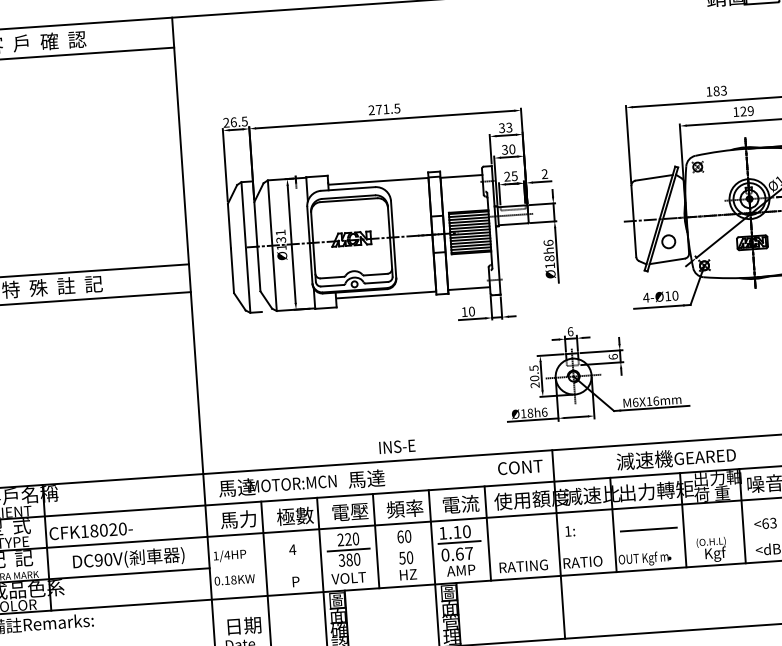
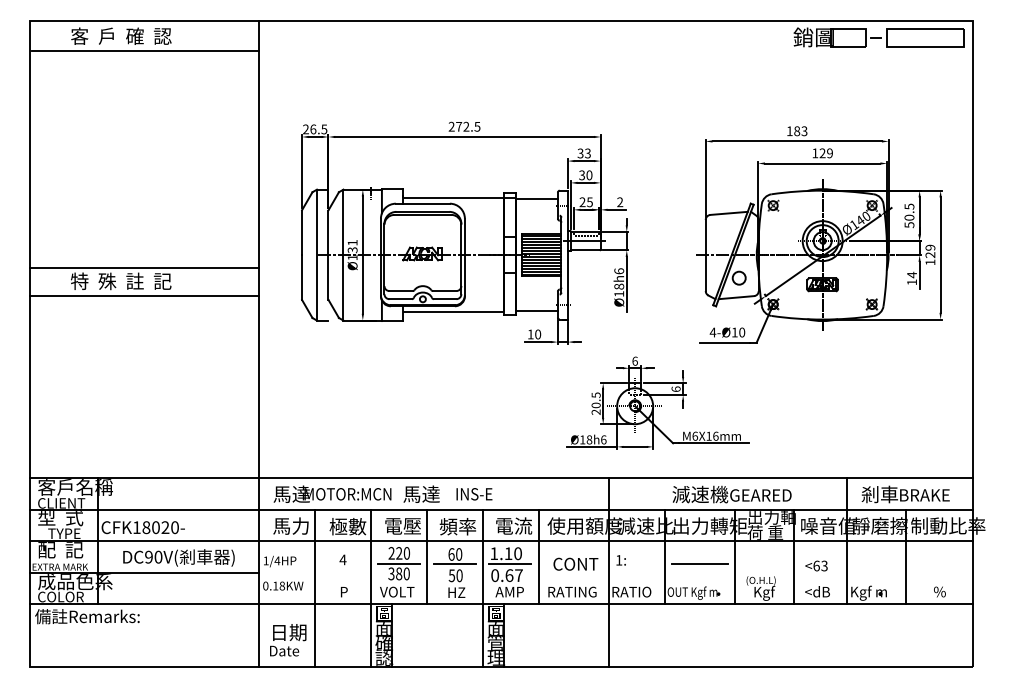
text: (386, 108) -> (466, 126), 271.5 -> 272.5
text: (397, 447) -> (474, 494), moved
text: (519, 466) -> (575, 563), moved
line: (404, 545) -> (454, 563), added

